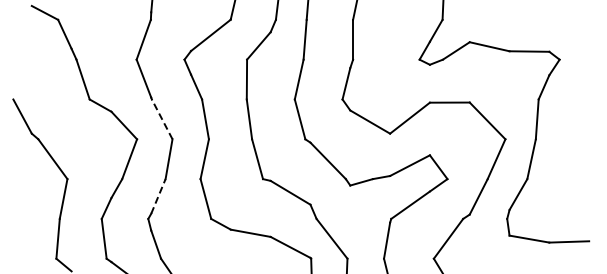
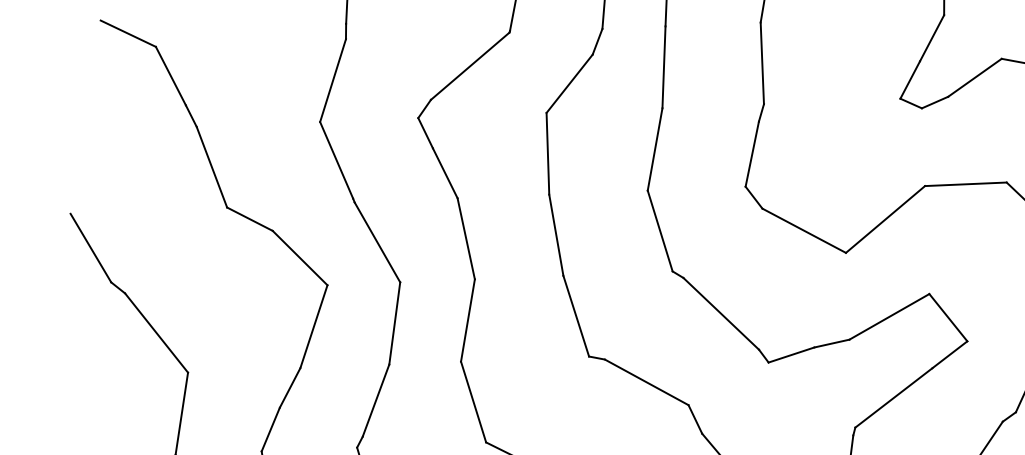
line: (161, 118) -> (375, 240), dashed -> solid
line: (158, 196) -> (376, 400), dashed -> solid

